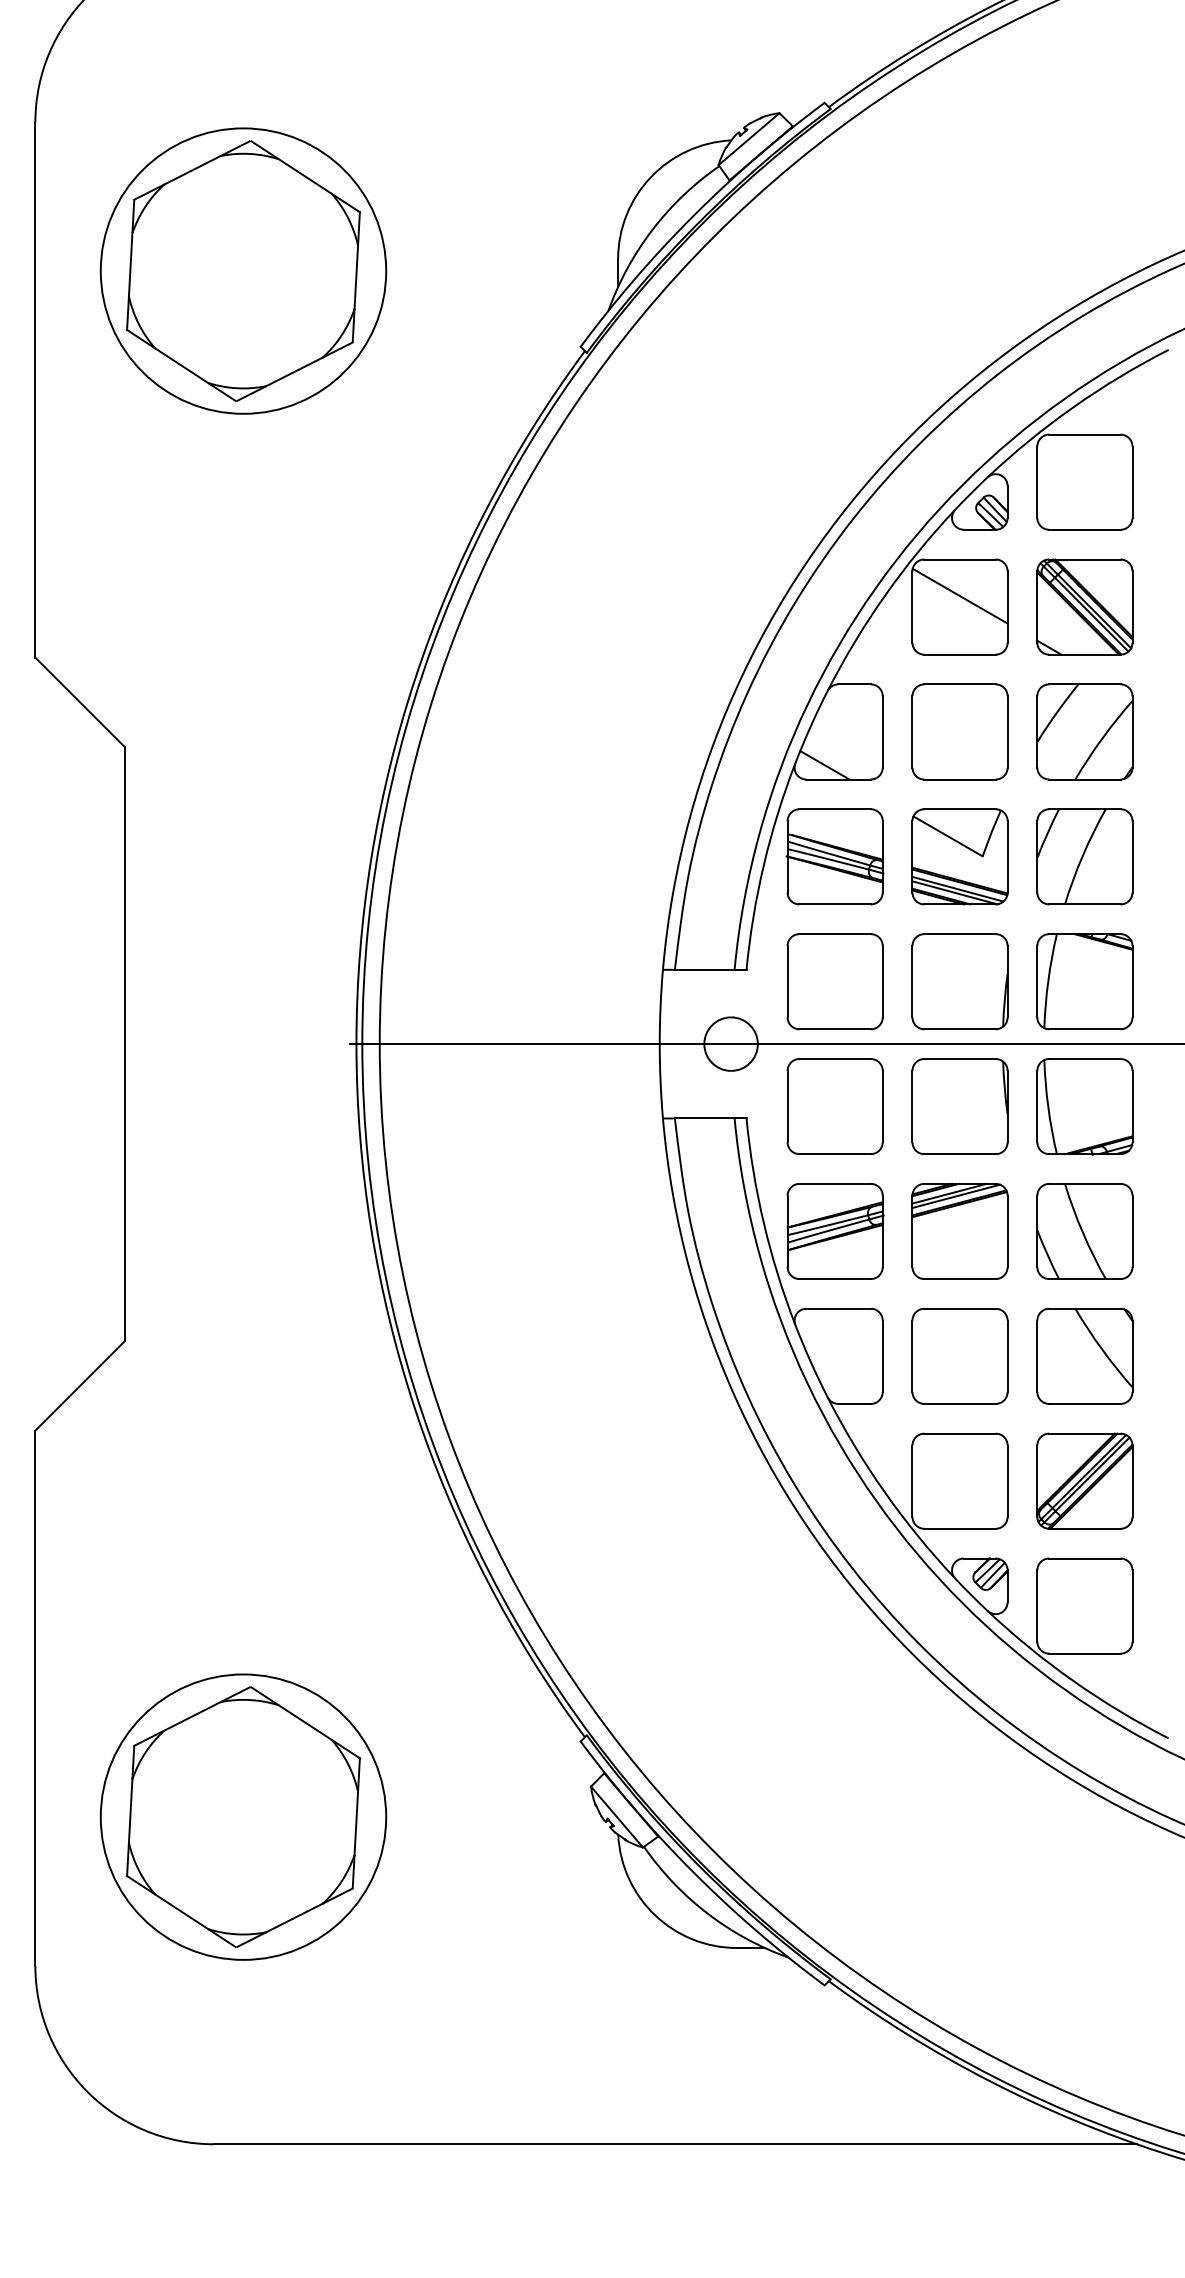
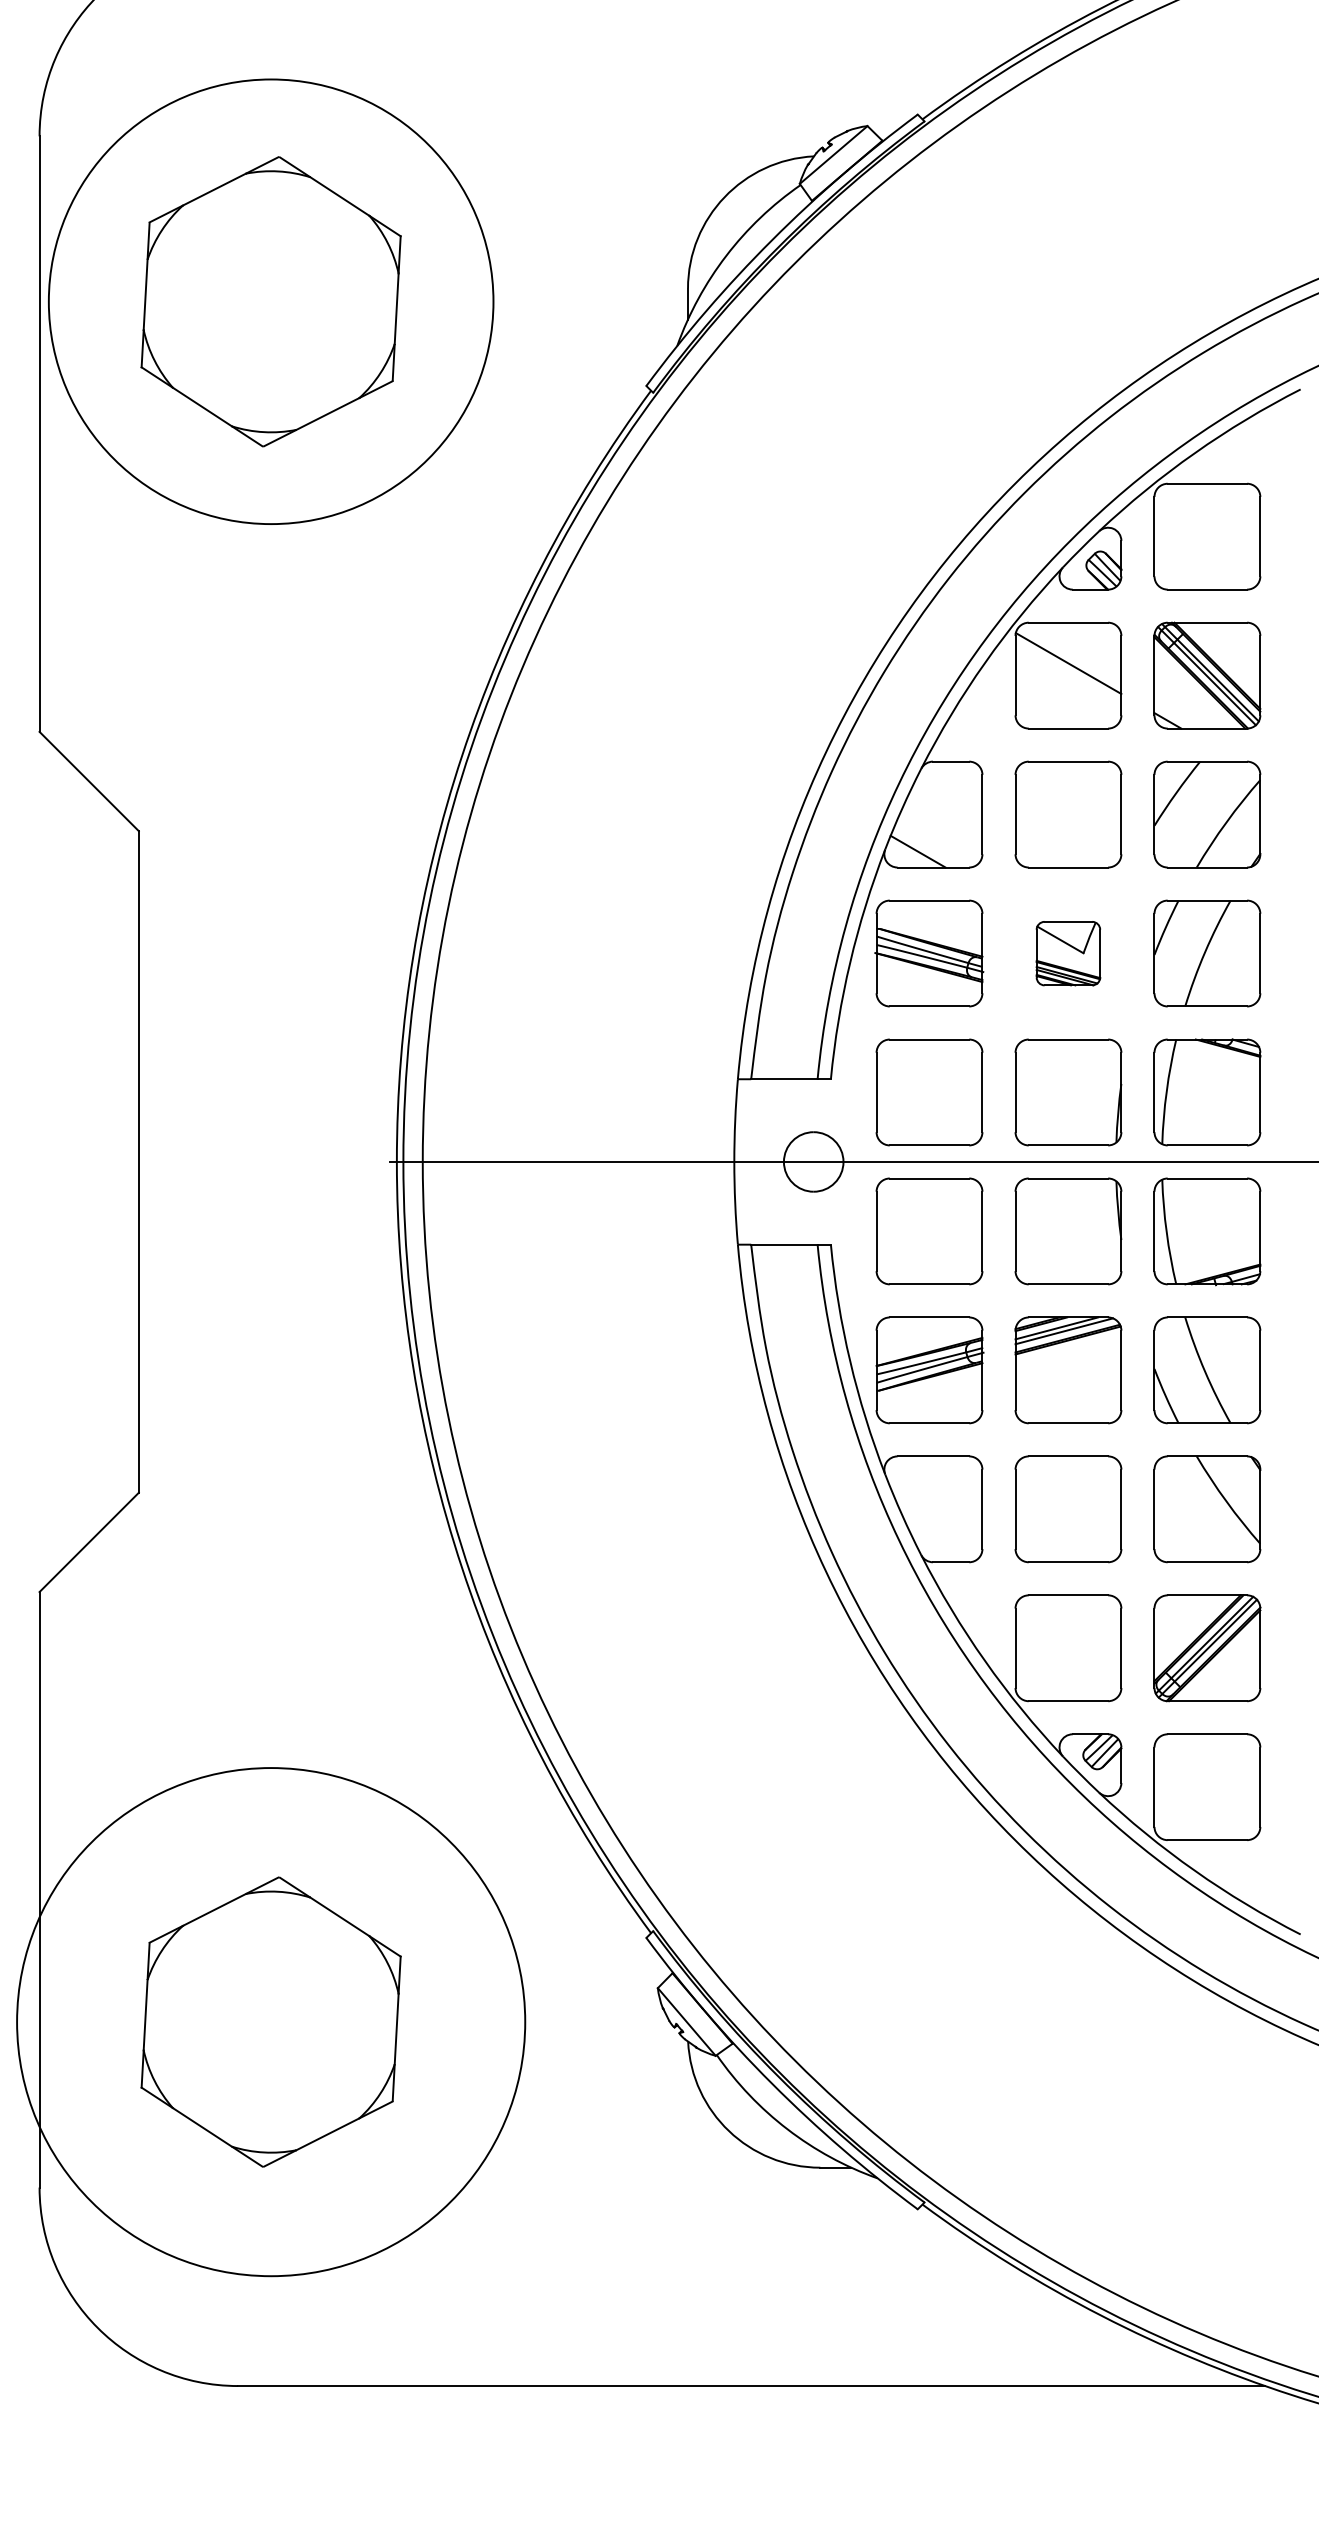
circle: (243, 270) -> (271, 301), size x1.4
part: (959, 856) -> (1067, 953), size x0.6
circle: (243, 1816) -> (271, 2021), size x1.6

